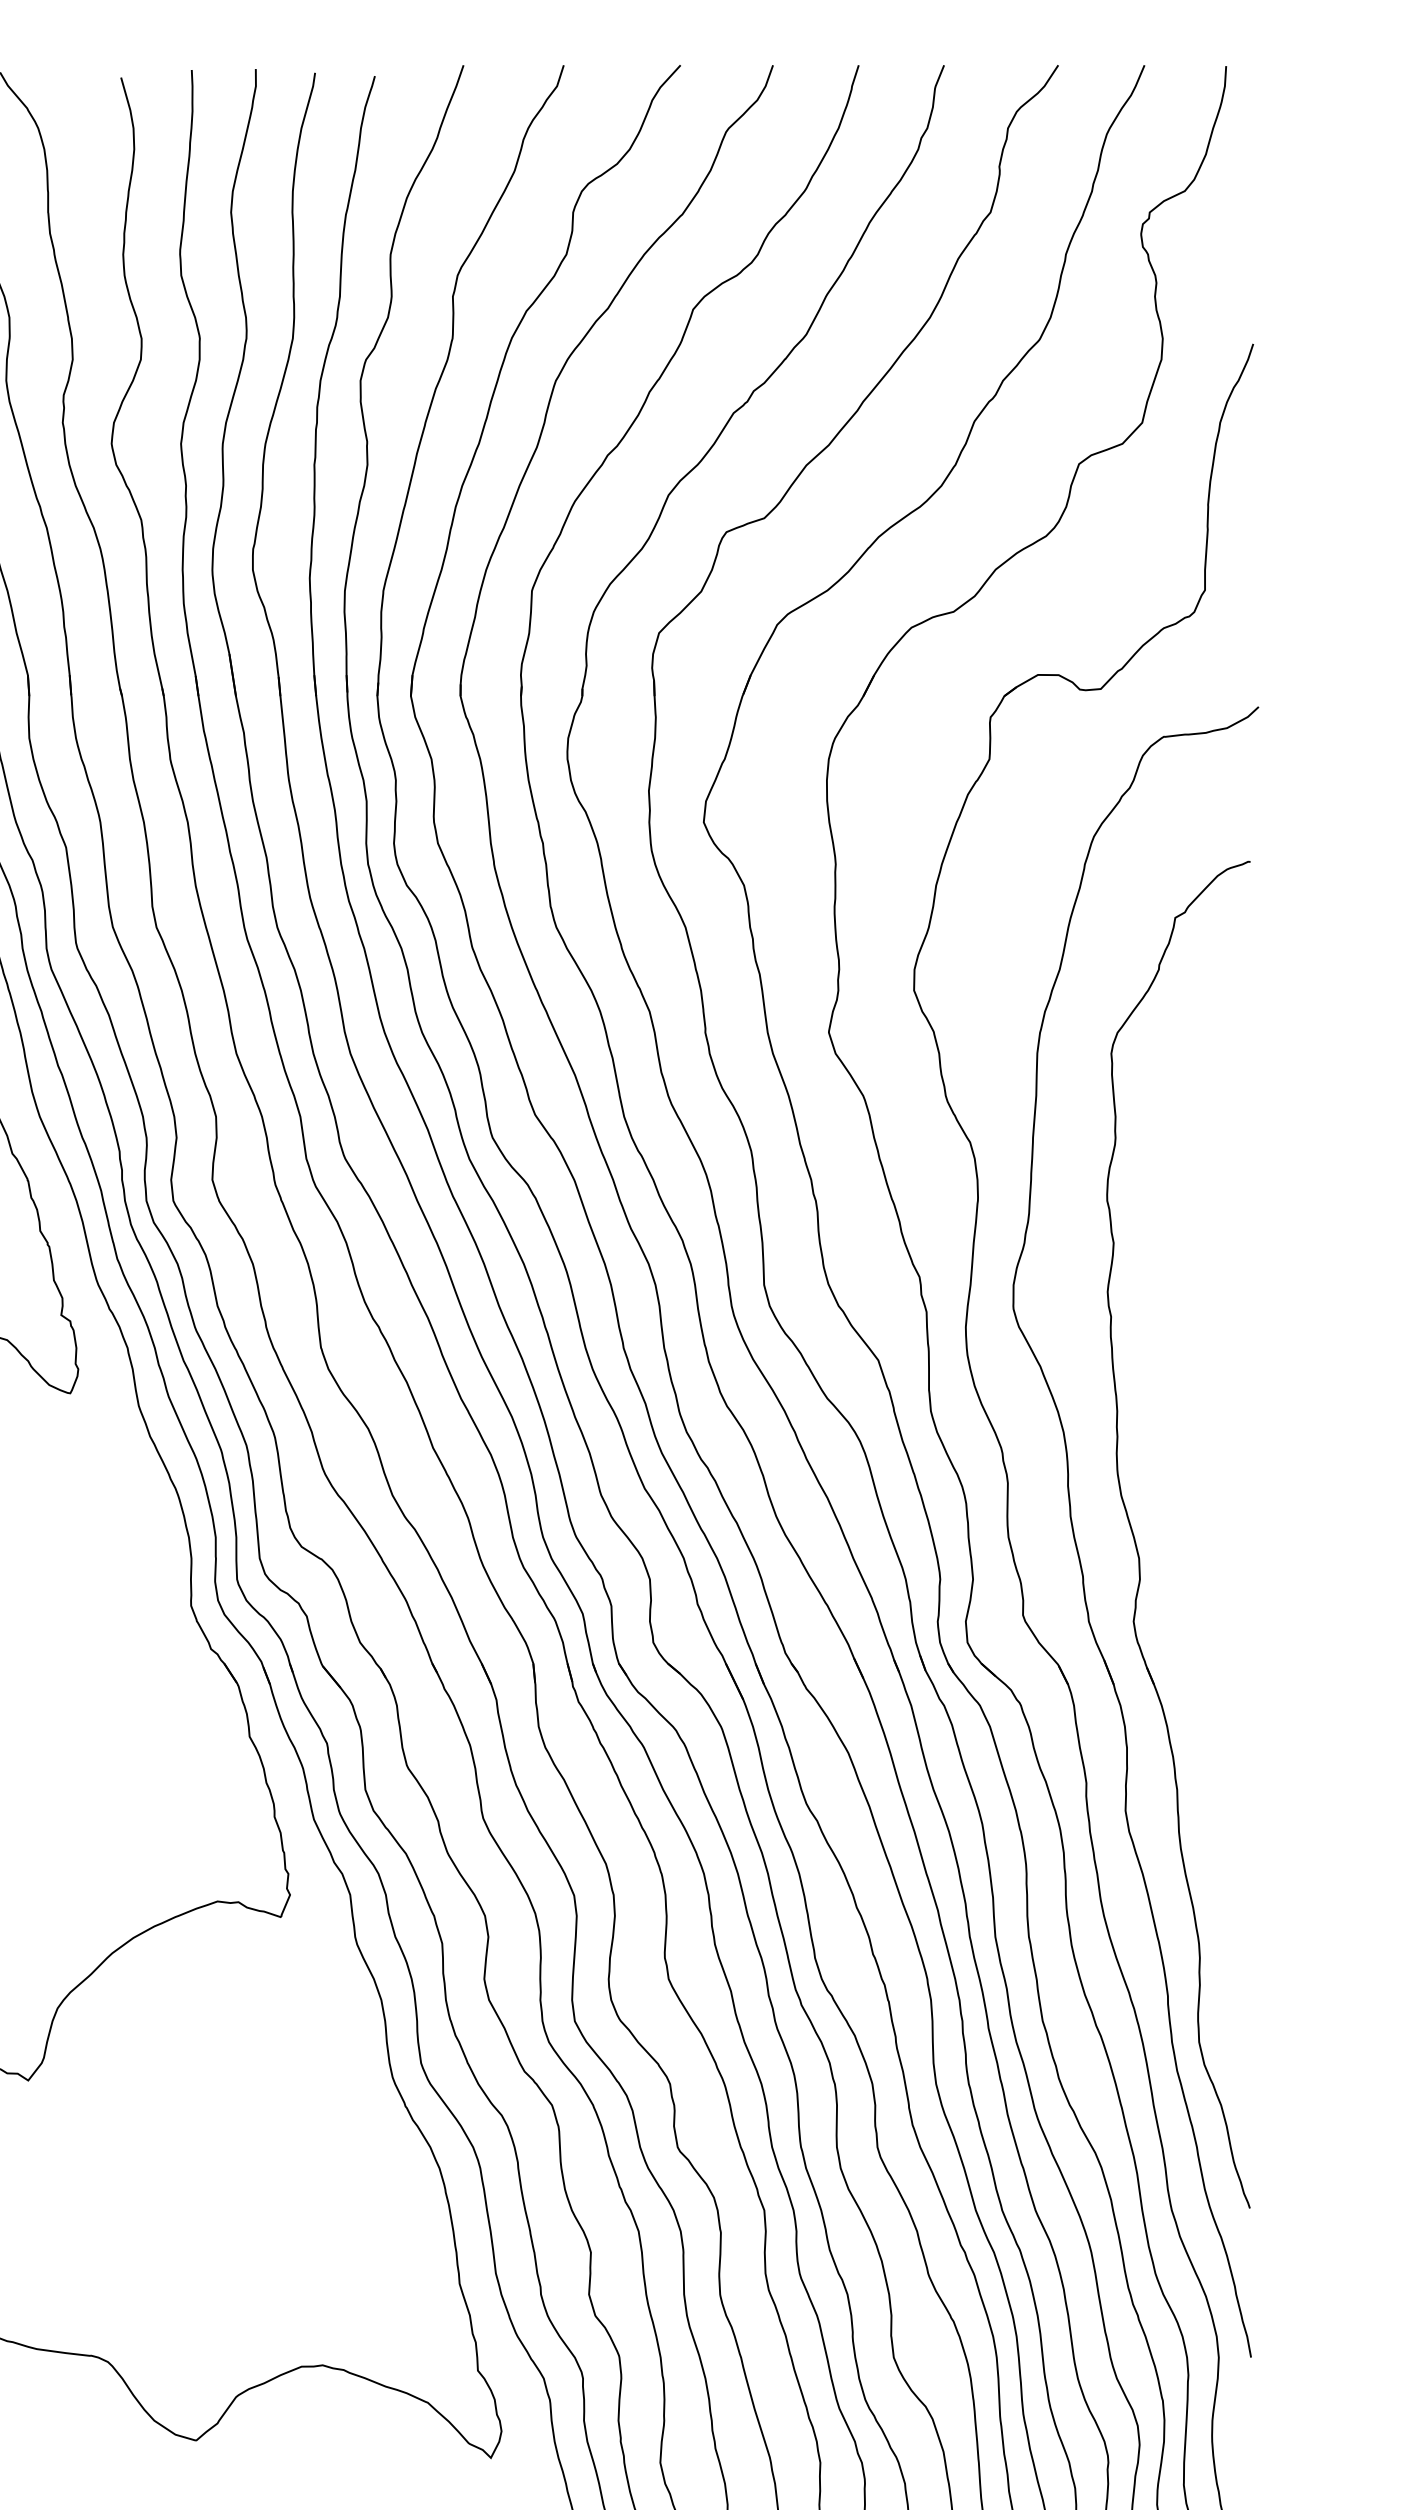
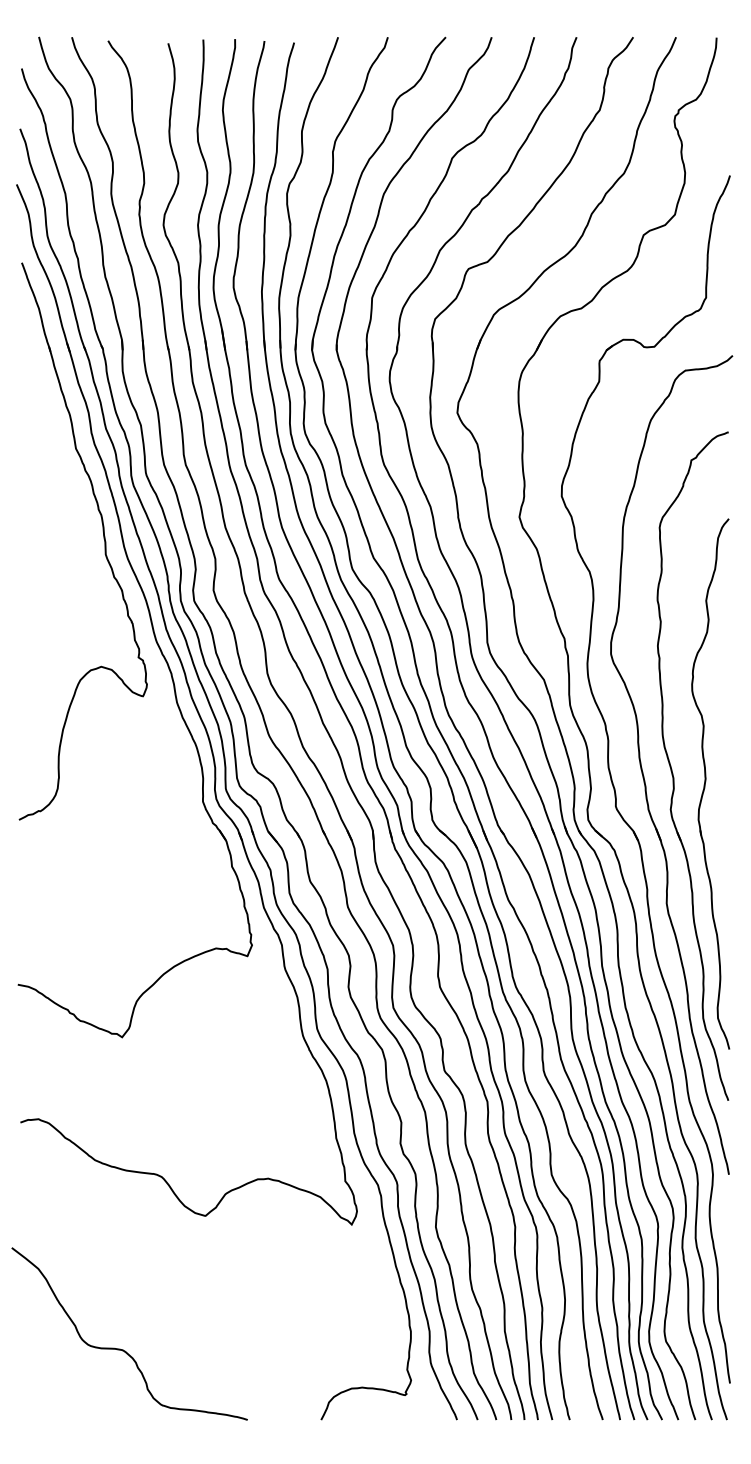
part: (1213, 1569) -> (710, 783), added

